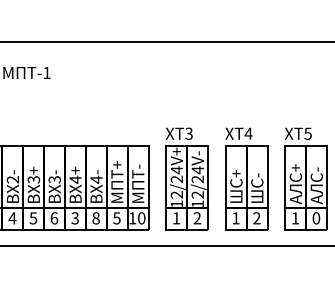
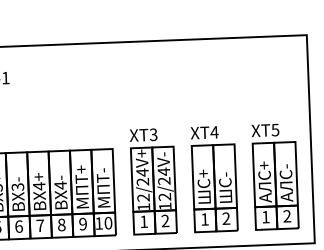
text: (74, 218) -> (39, 226), 3 -> 7
text: (116, 218) -> (82, 224), 5 -> 9
text: (316, 218) -> (287, 216), 0 -> 2

